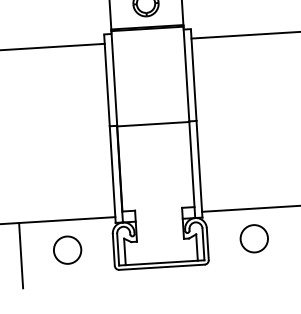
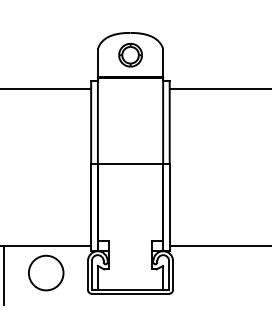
circle: (254, 239) -> (215, 273), removed
circle: (67, 250) -> (46, 273), size x1.4

